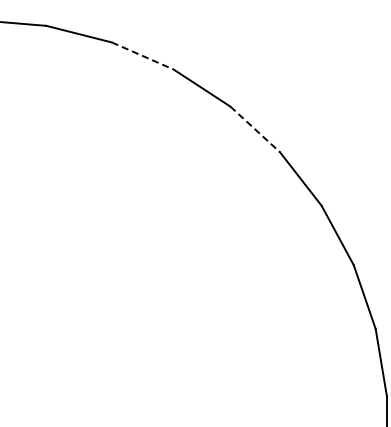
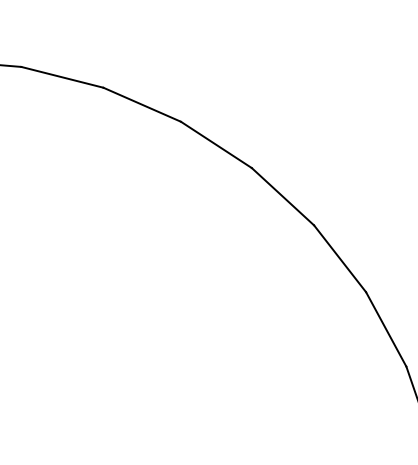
line: (142, 56) -> (141, 105), dashed -> solid
line: (255, 129) -> (283, 196), dashed -> solid

